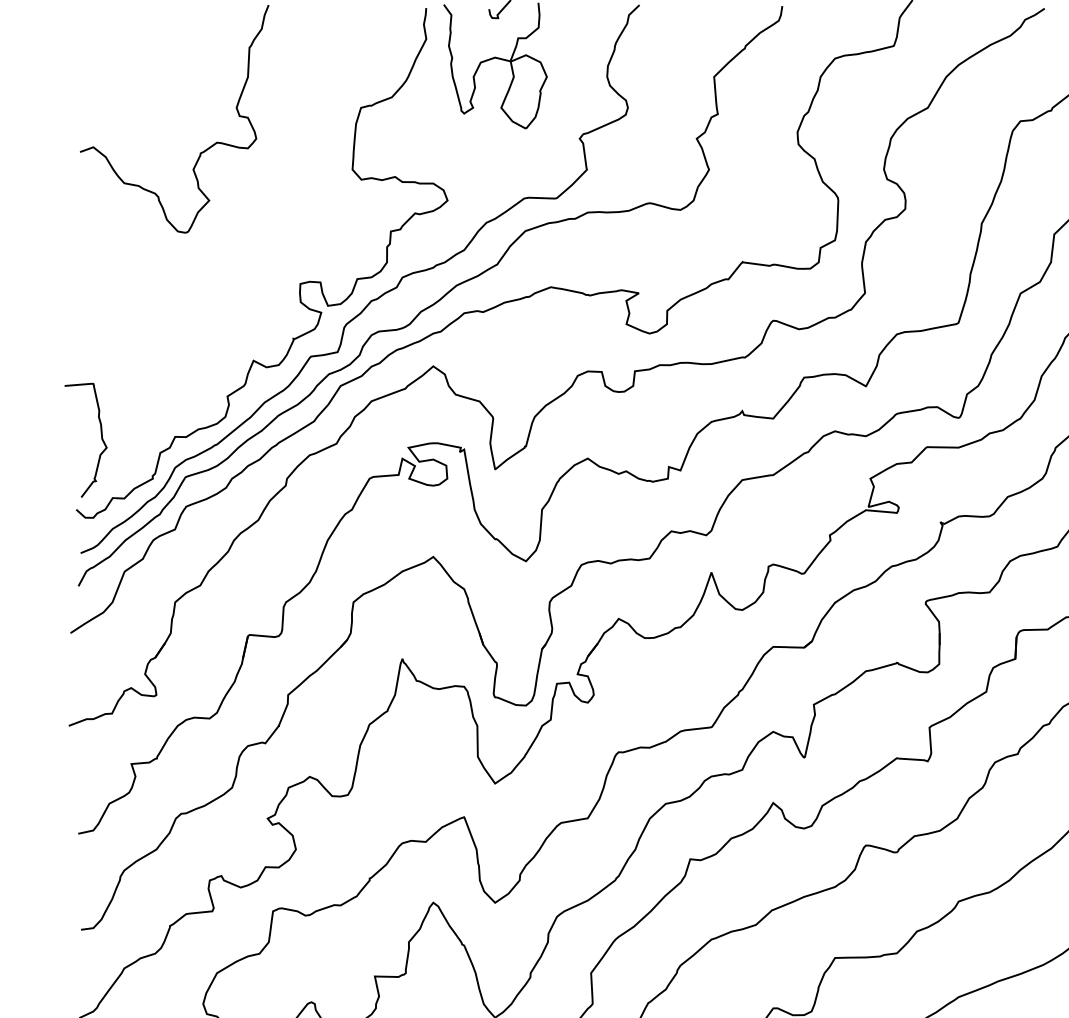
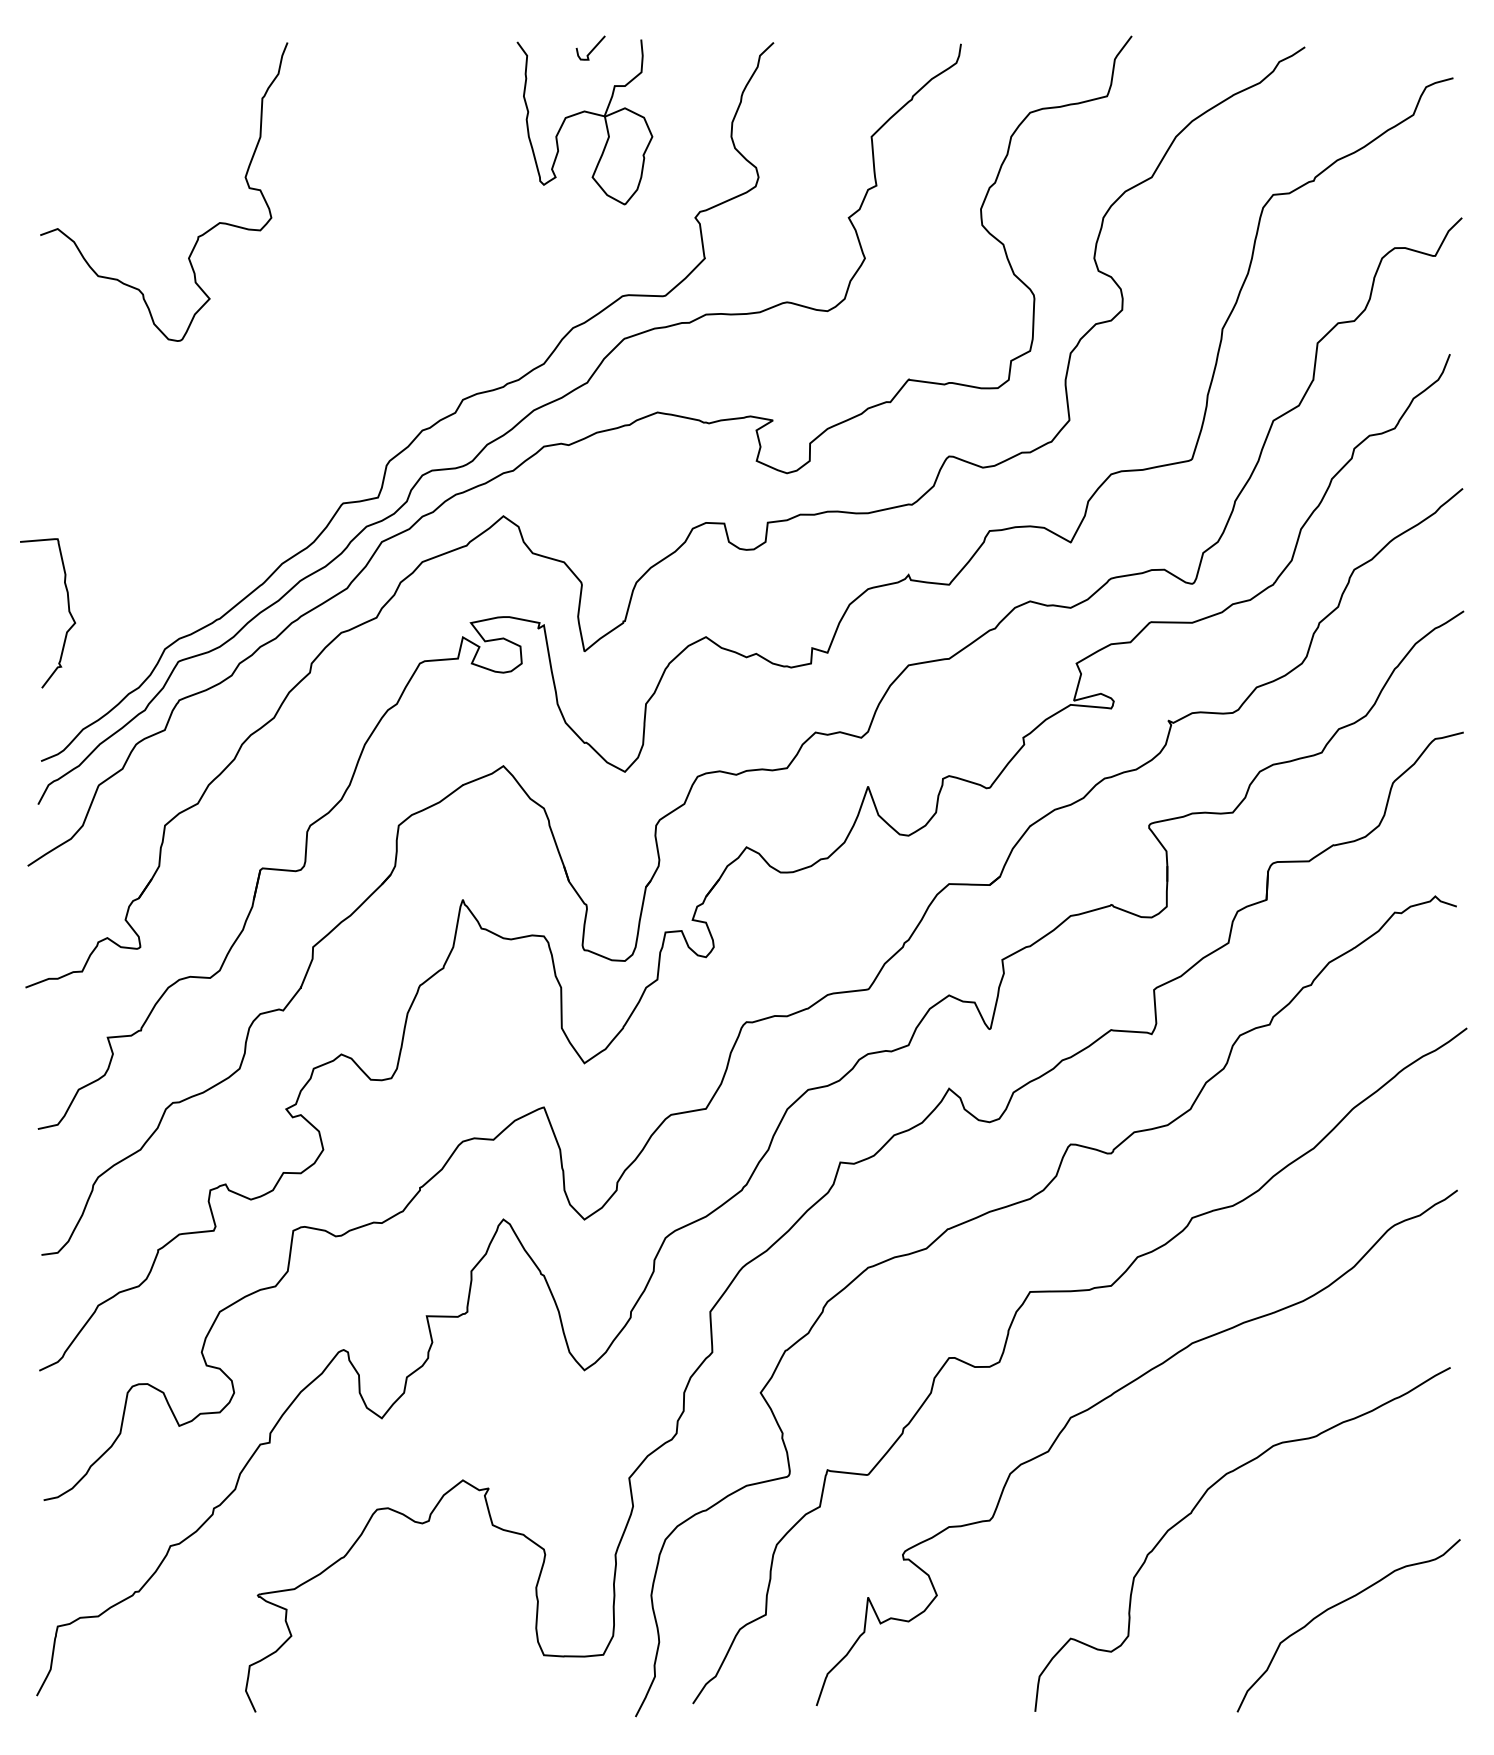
curve: (299, 283) -> (328, 407), removed

